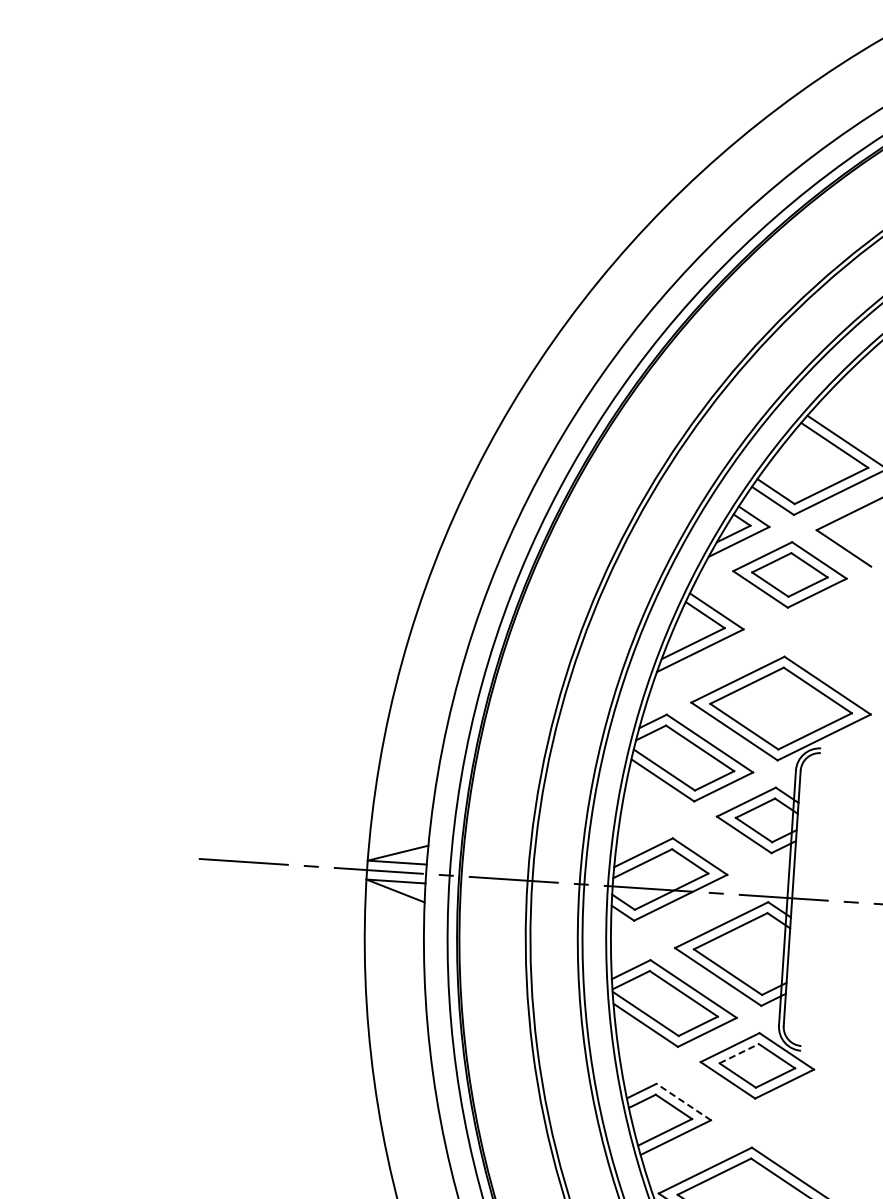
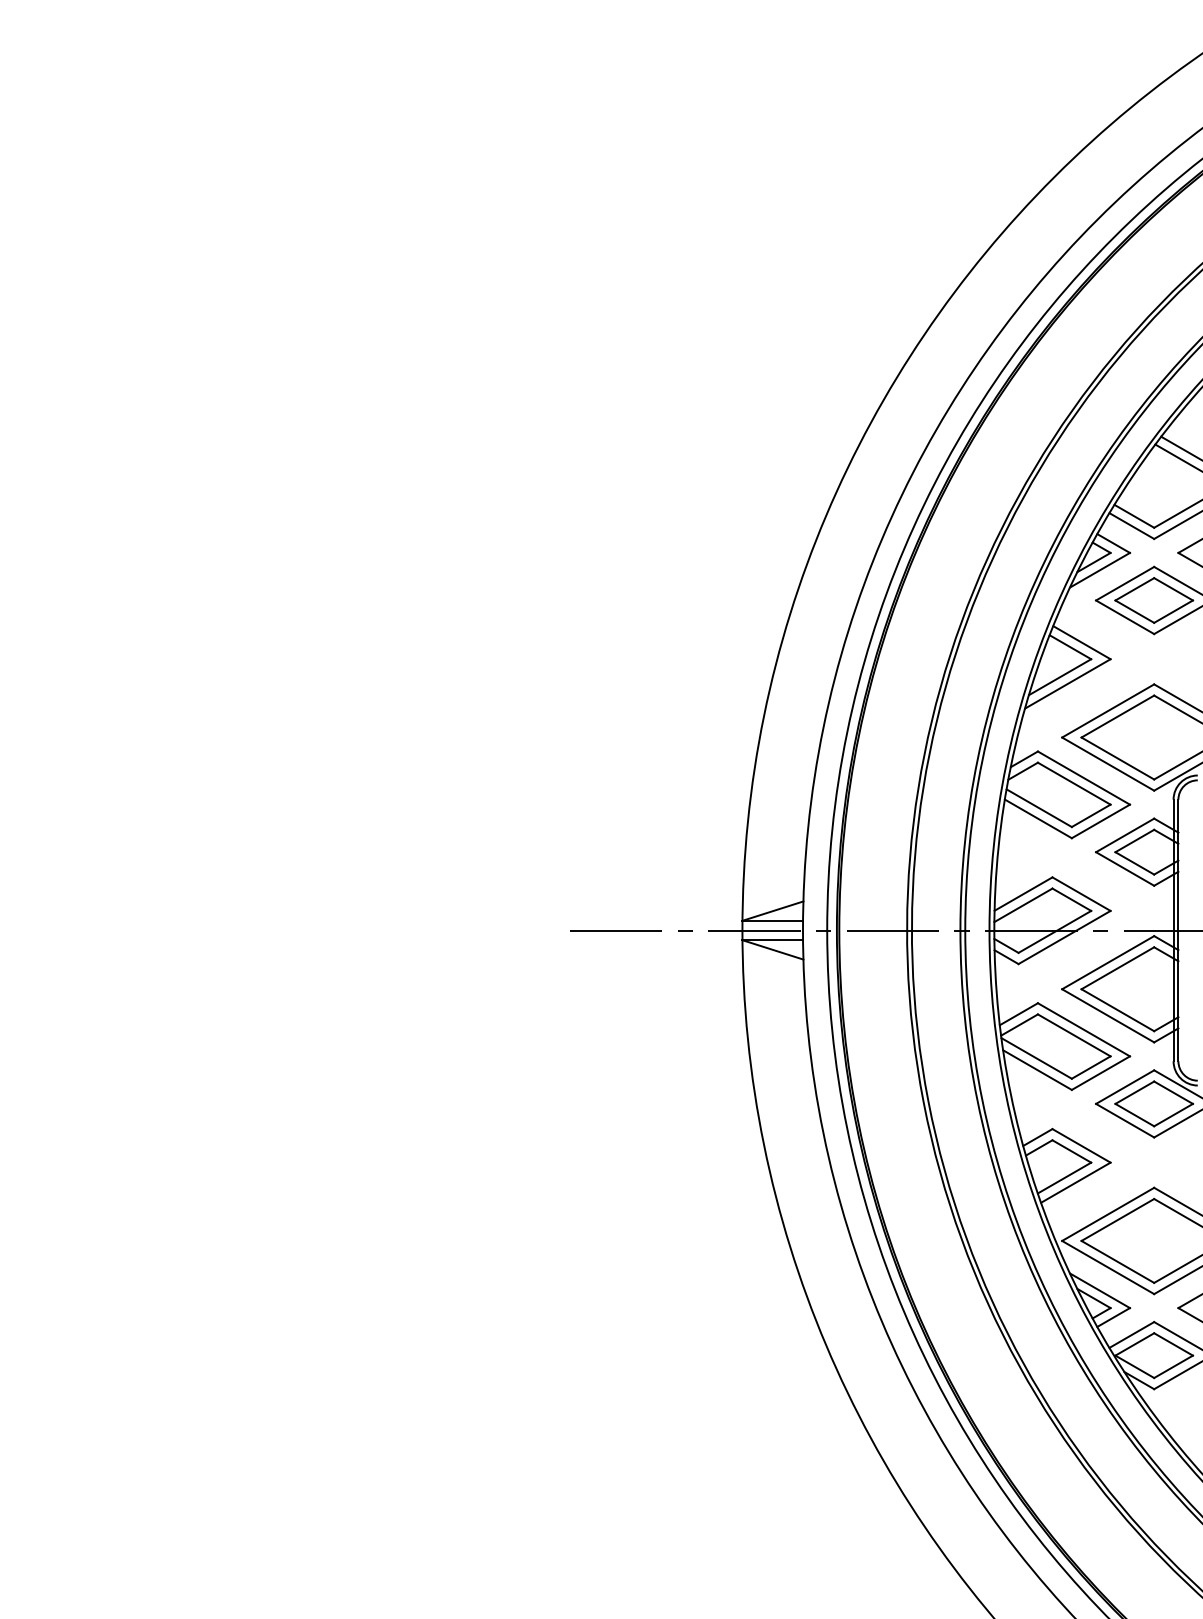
line: (739, 1053) -> (1135, 1092), dashed -> solid
line: (683, 1101) -> (1081, 1145), dashed -> solid

